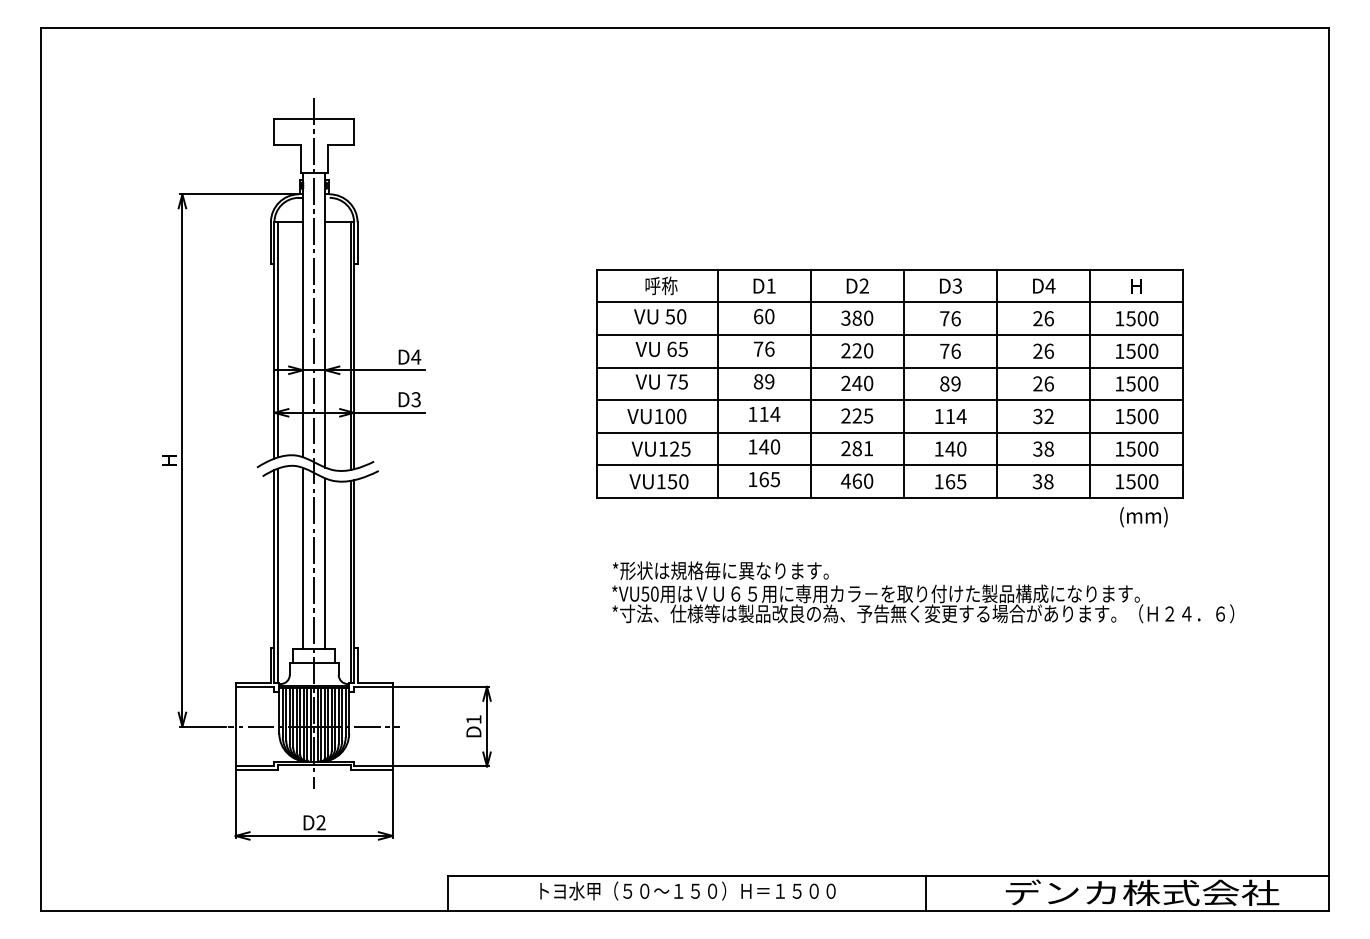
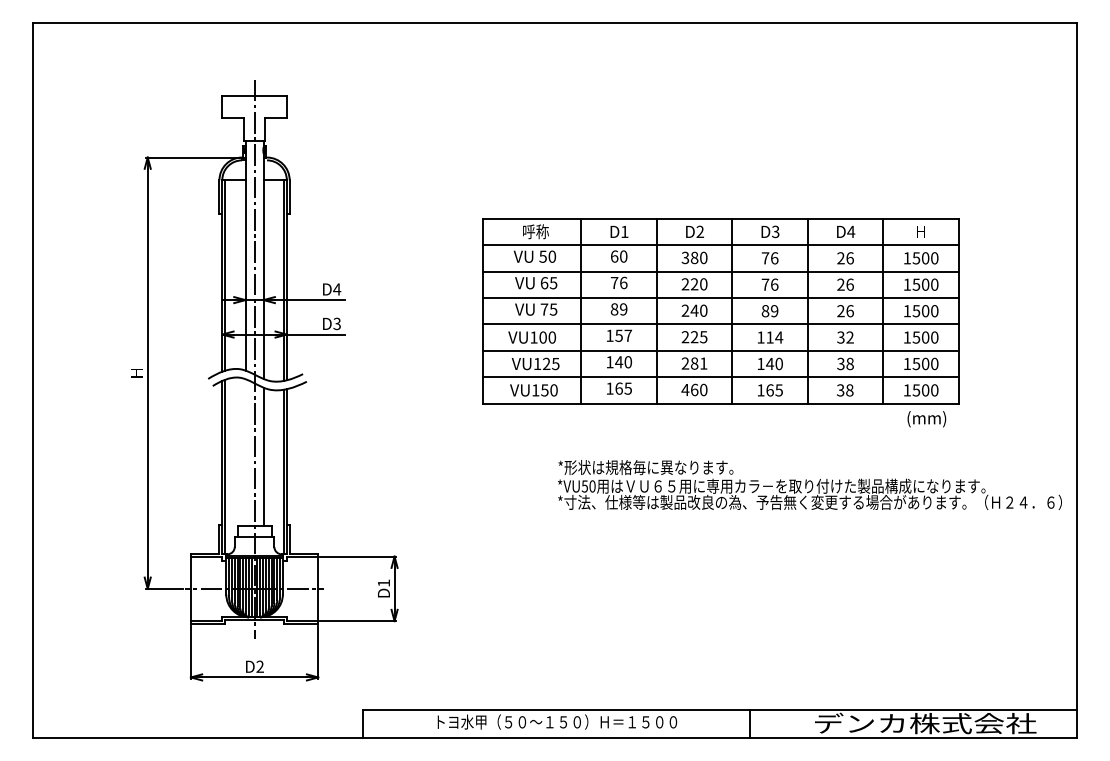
text: (769, 413) -> (623, 335), 114 -> 157
line: (303, 558) -> (245, 452), removed
text: (922, 592) -> (809, 485), moved

